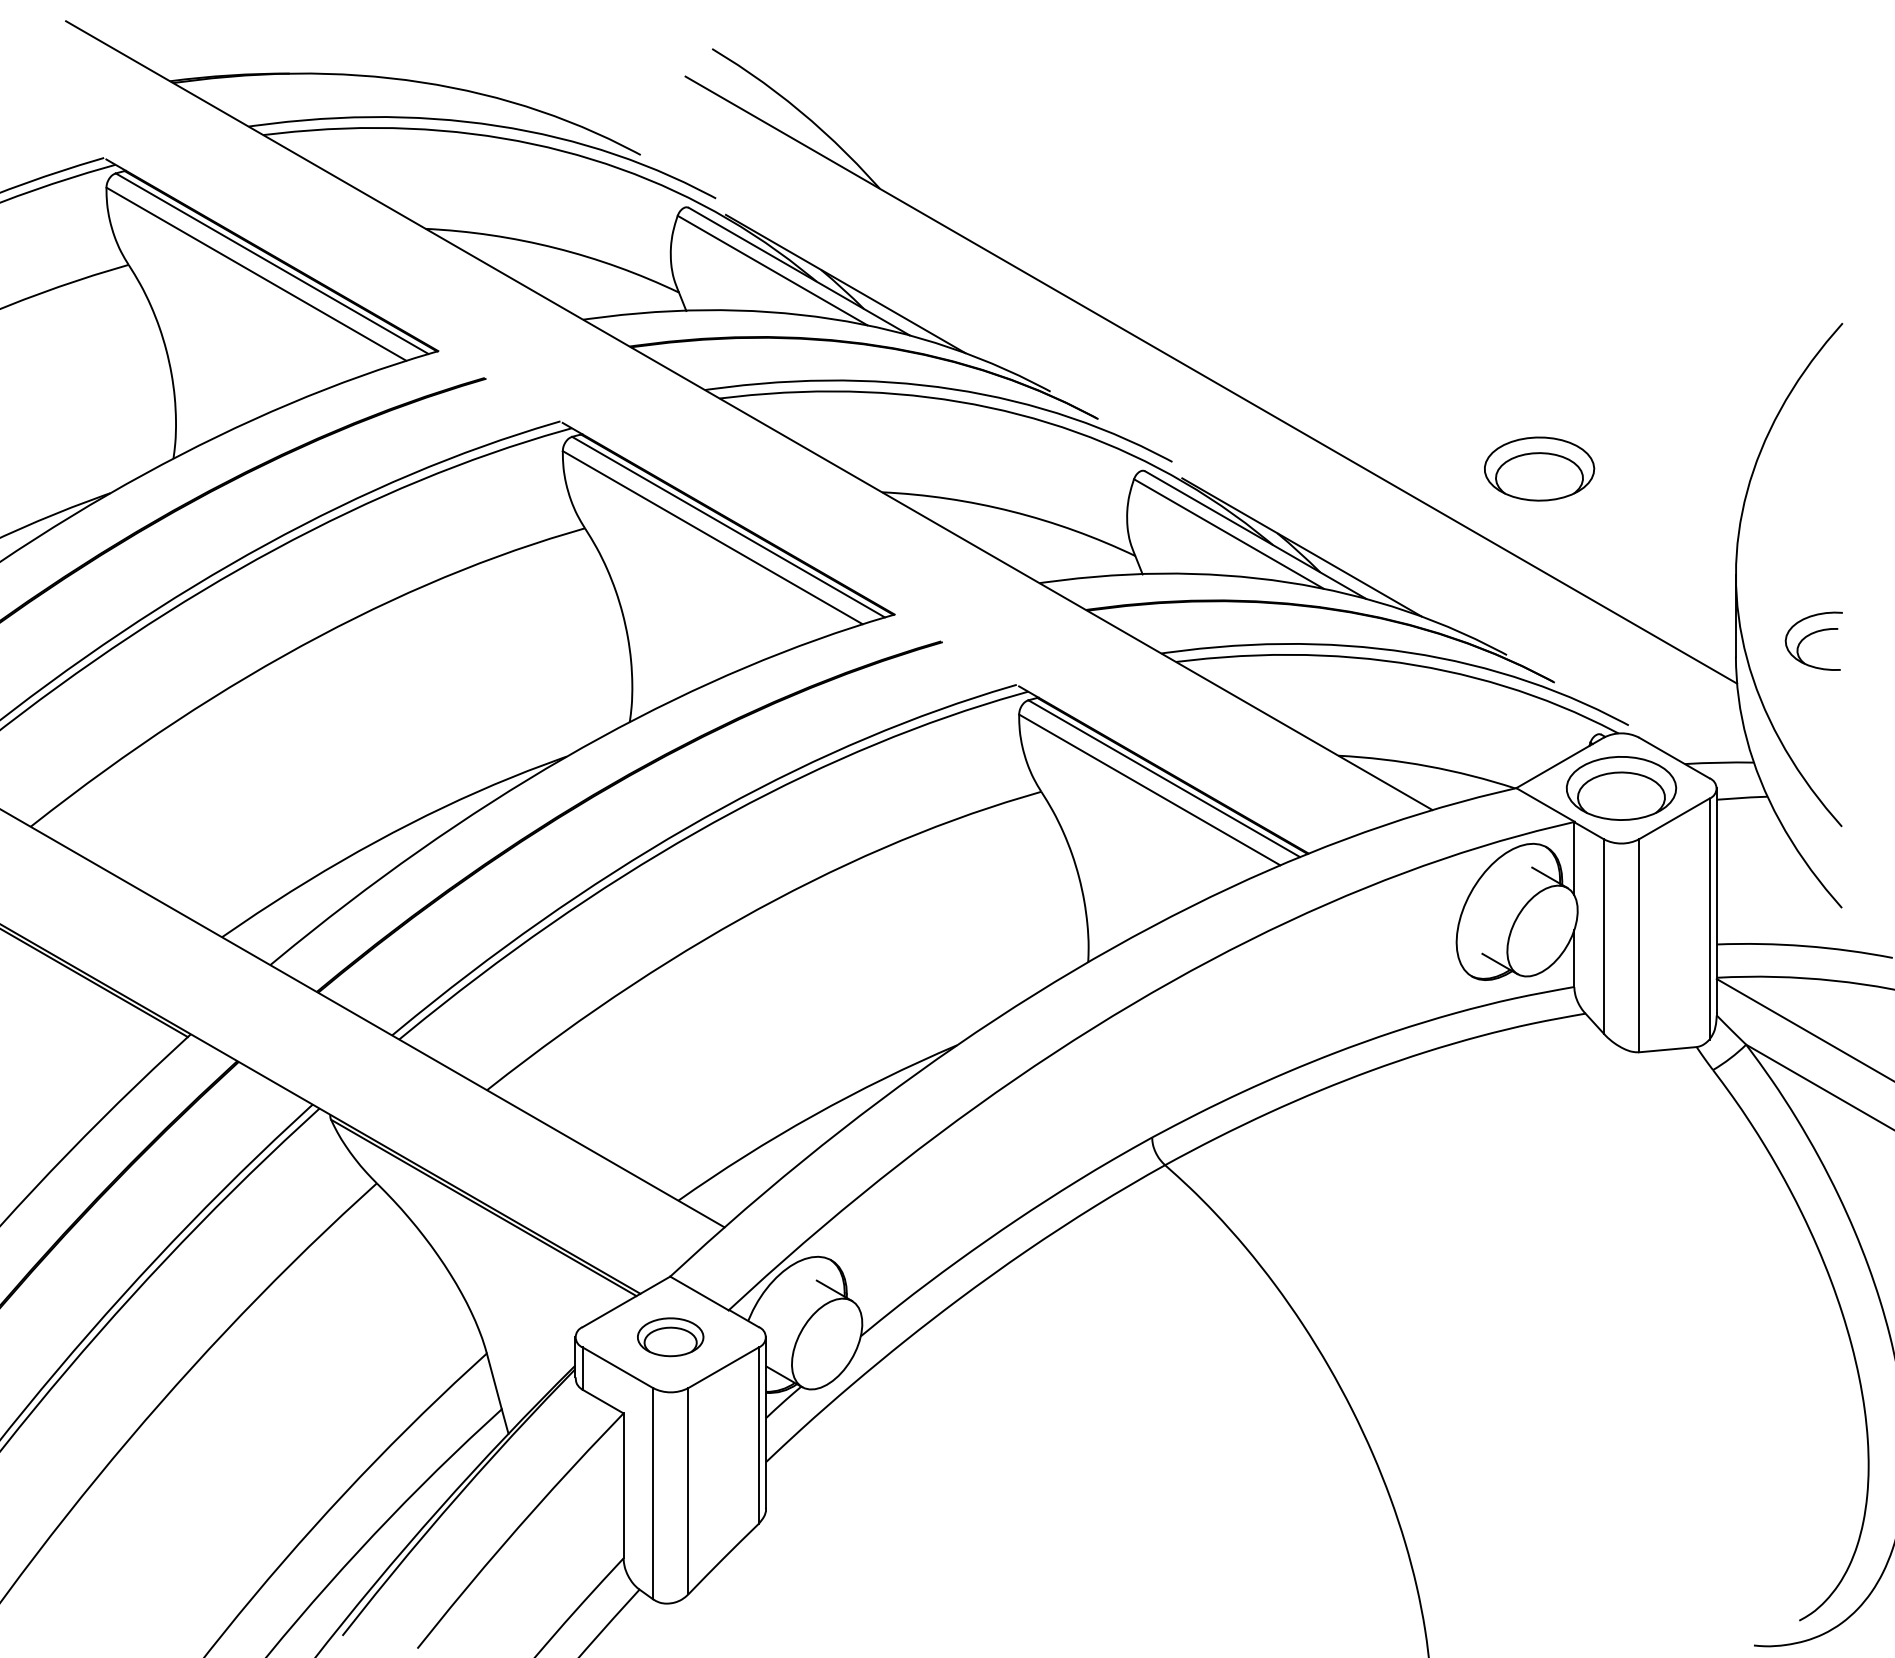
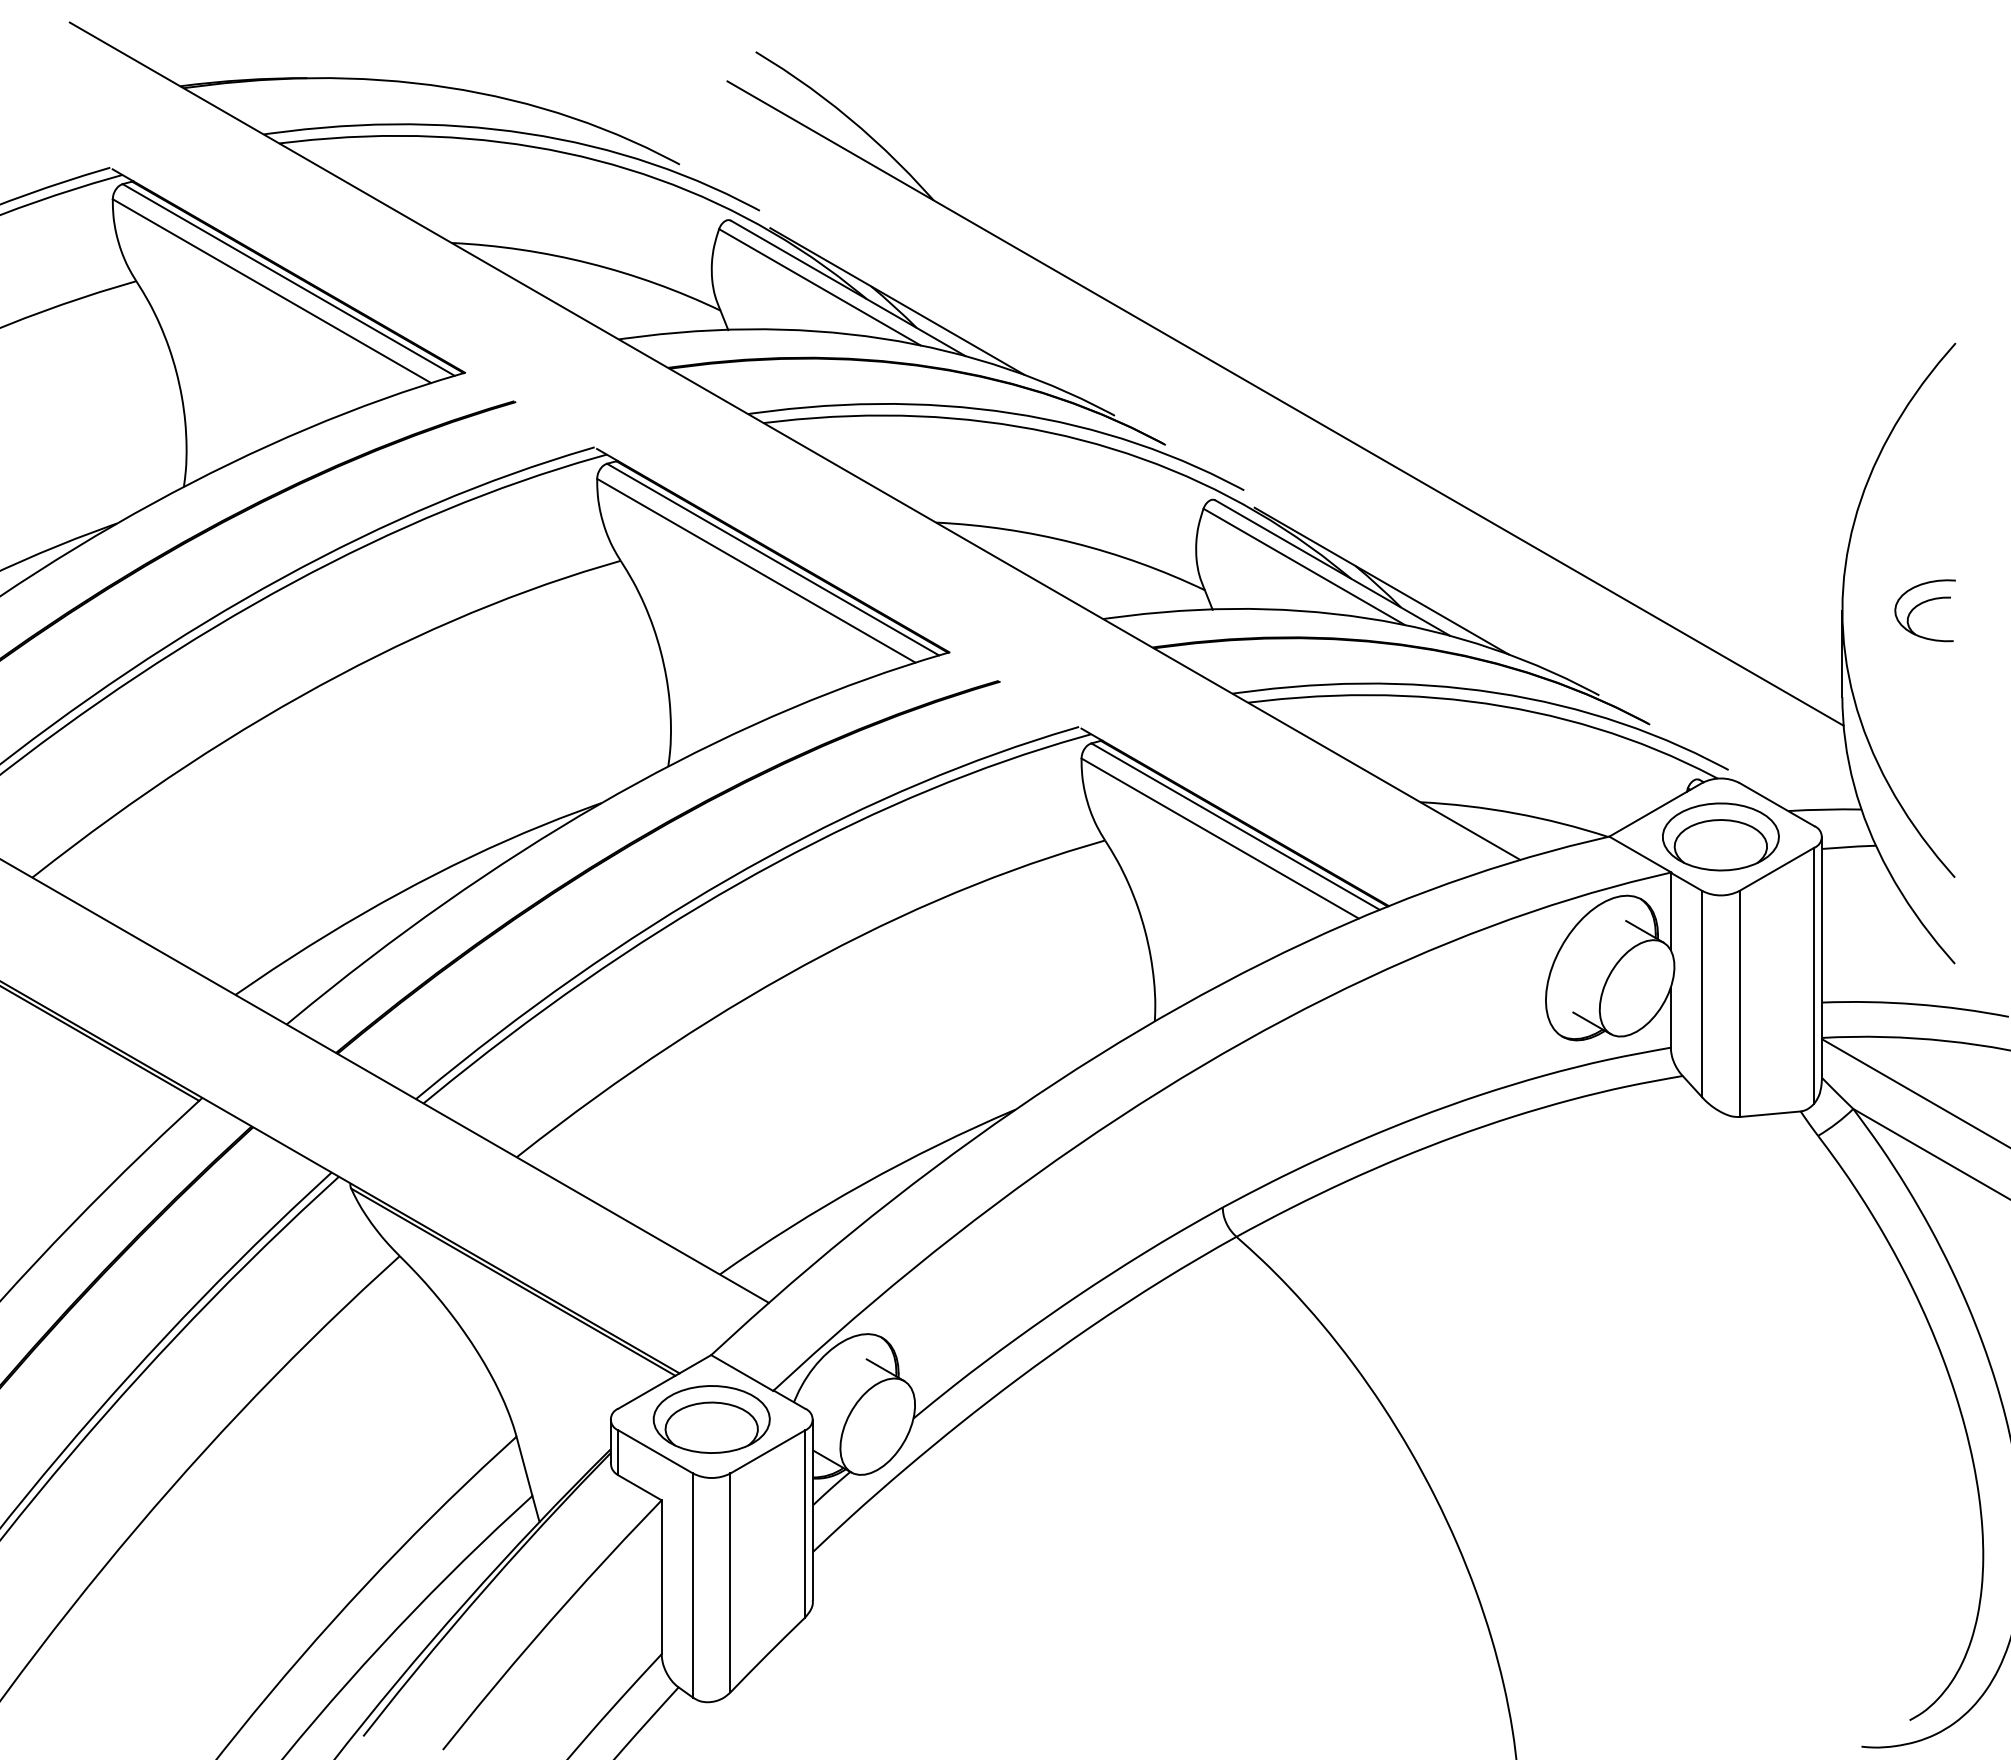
part: (1539, 468) -> (1633, 497), removed
part: (1810, 635) -> (1921, 604), moved
part: (670, 1337) -> (711, 1419), size x1.67

